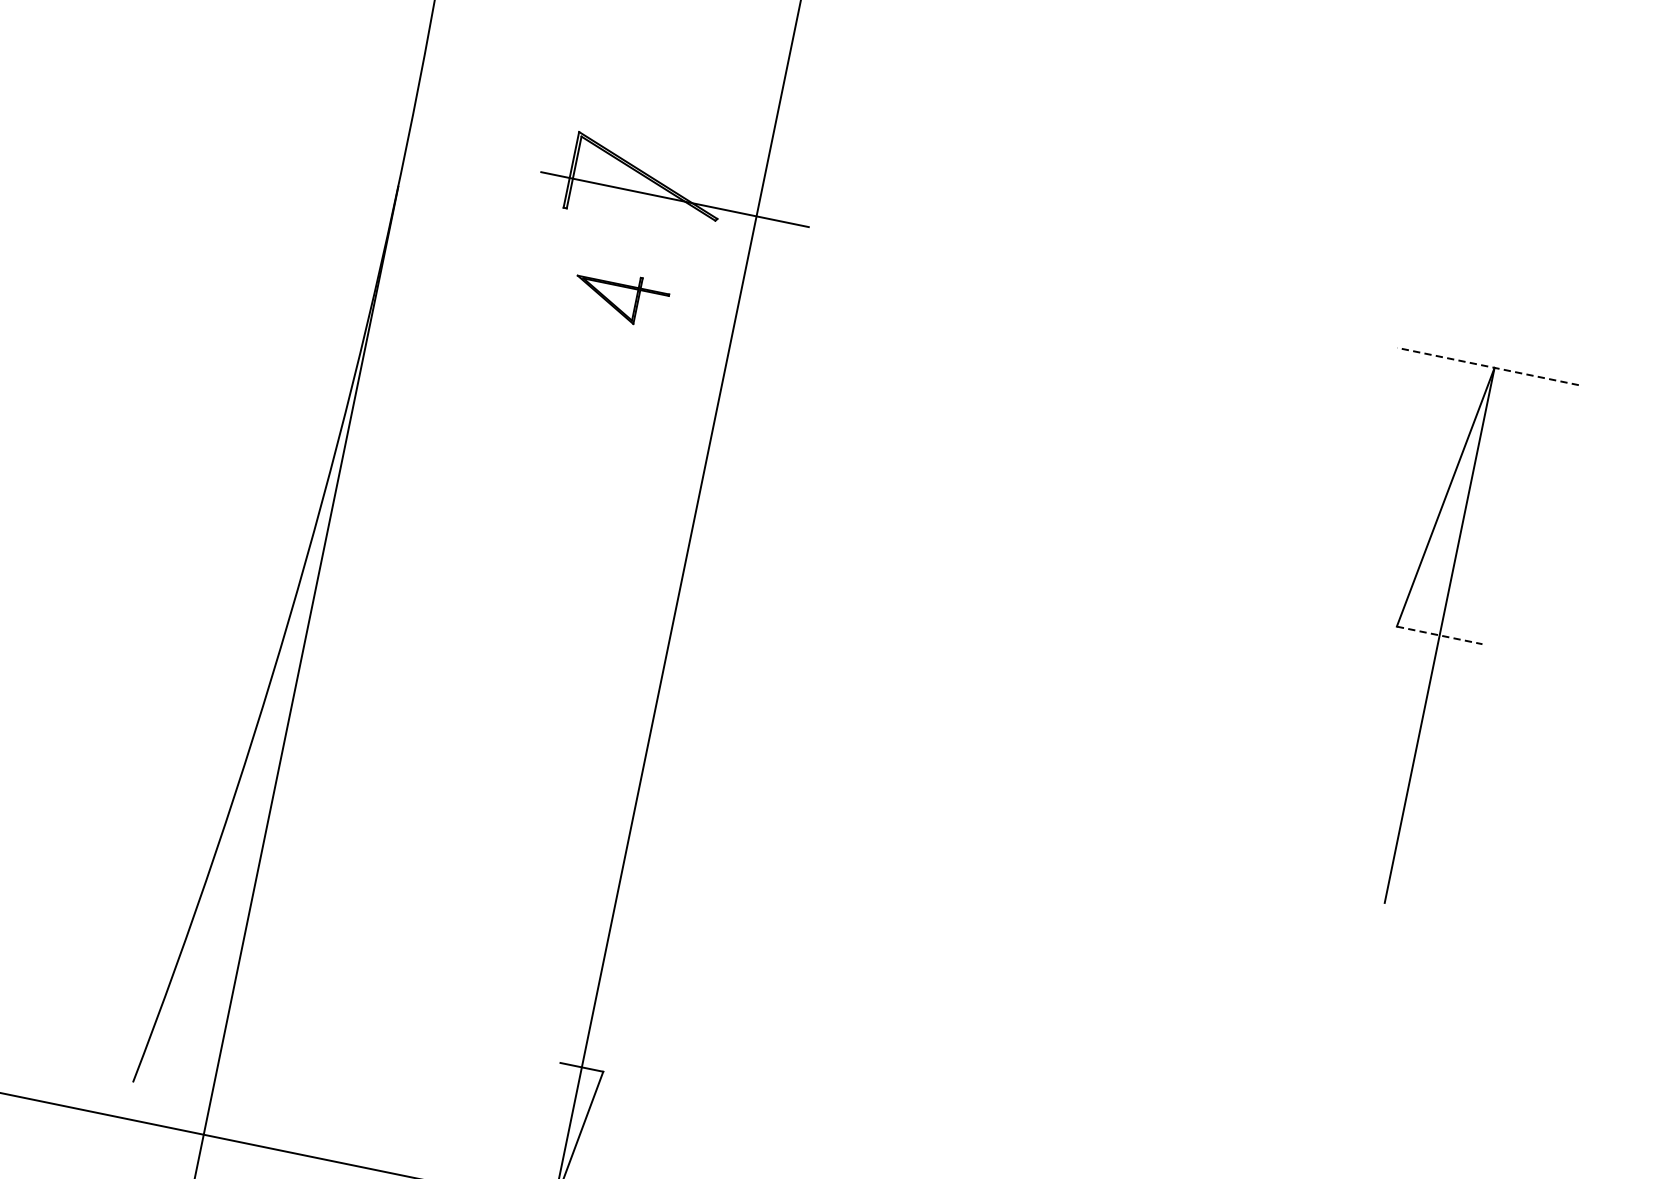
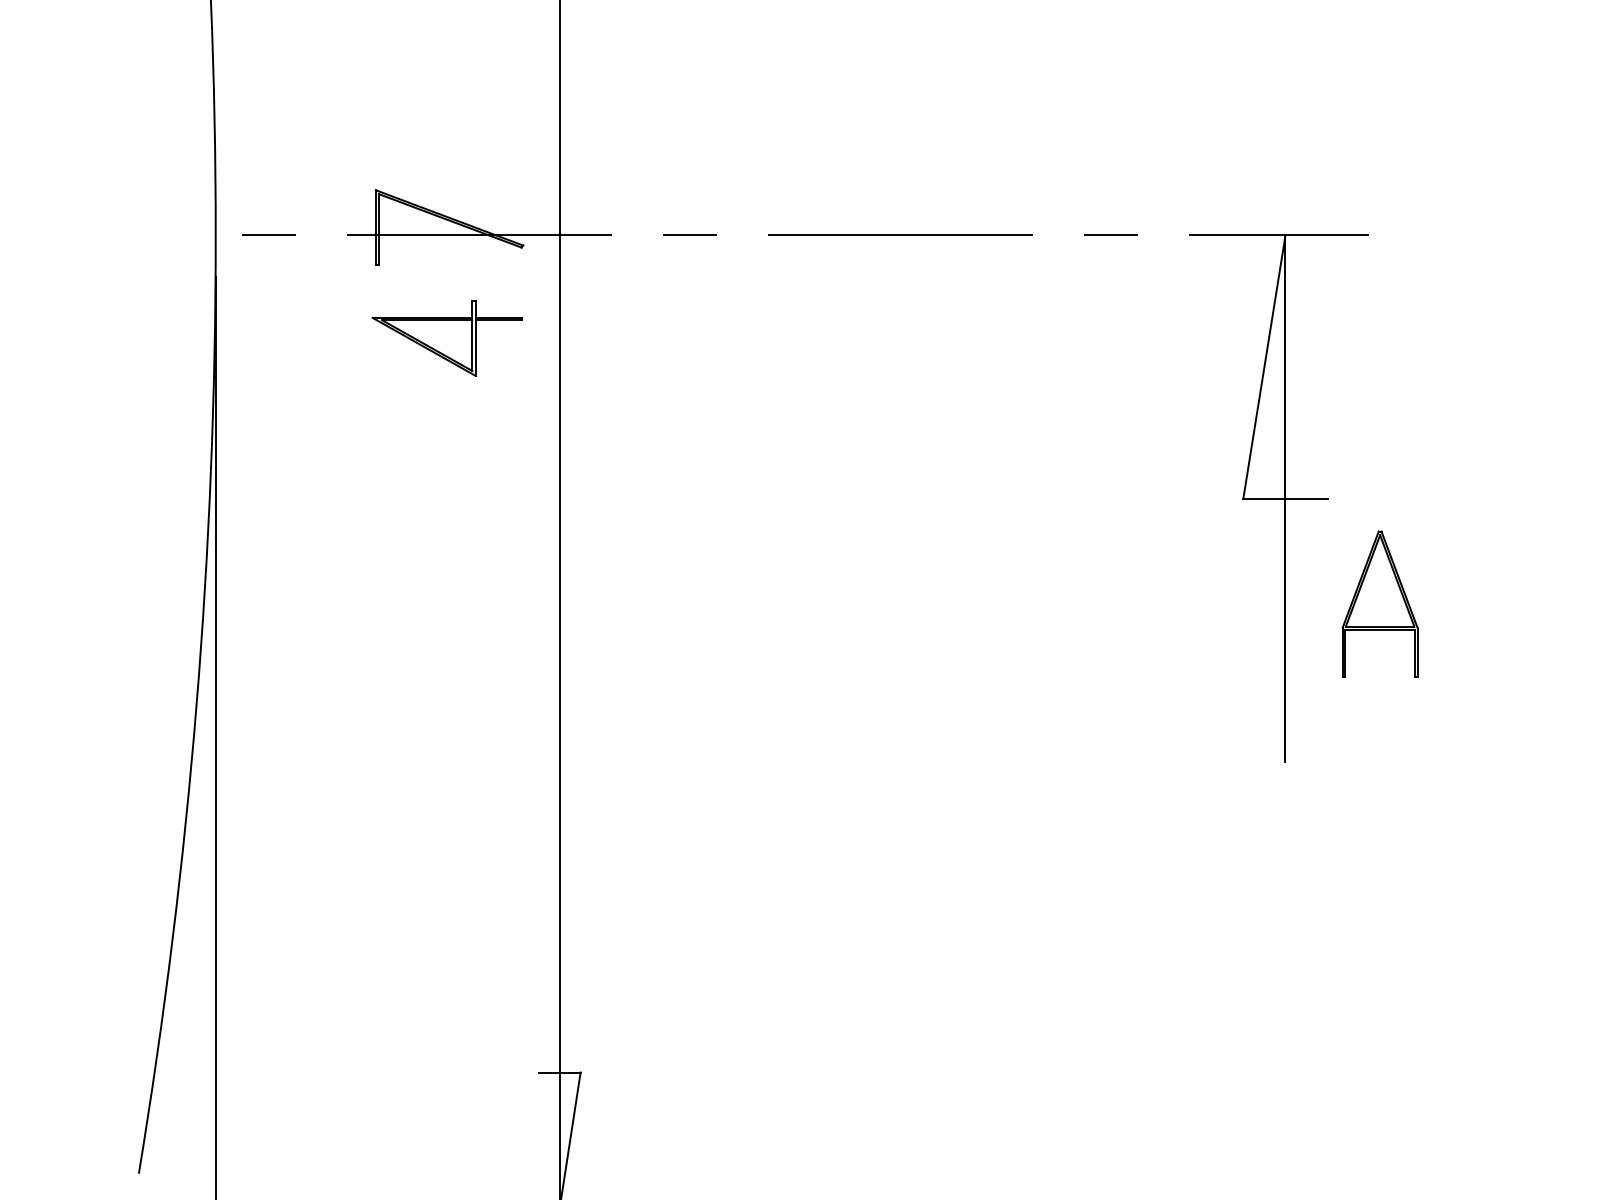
line: (460, 155) -> (268, 235), added
line: (888, 242) -> (689, 234), added
line: (1102, 287) -> (899, 235), added
part: (620, 297) -> (446, 338), size x1.67
line: (1316, 331) -> (1110, 235), added
line: (1487, 366) -> (1278, 235), dashed -> solid
line: (1439, 635) -> (1285, 498), dashed -> solid
part: (1513, 761) -> (1379, 603), added

